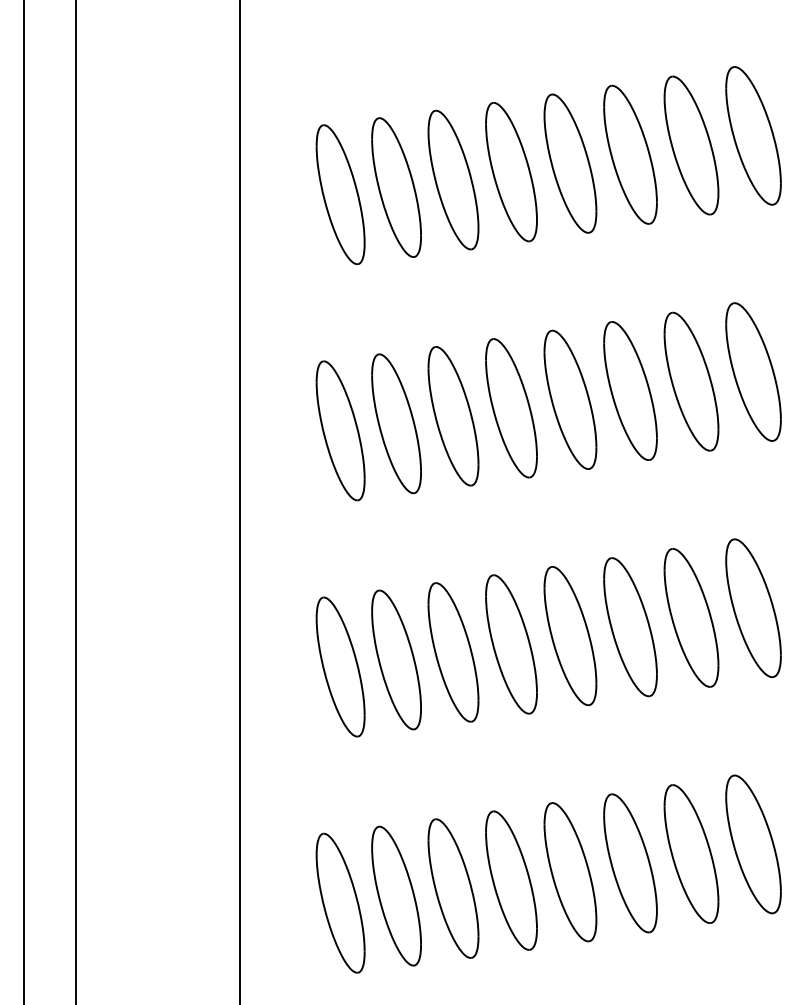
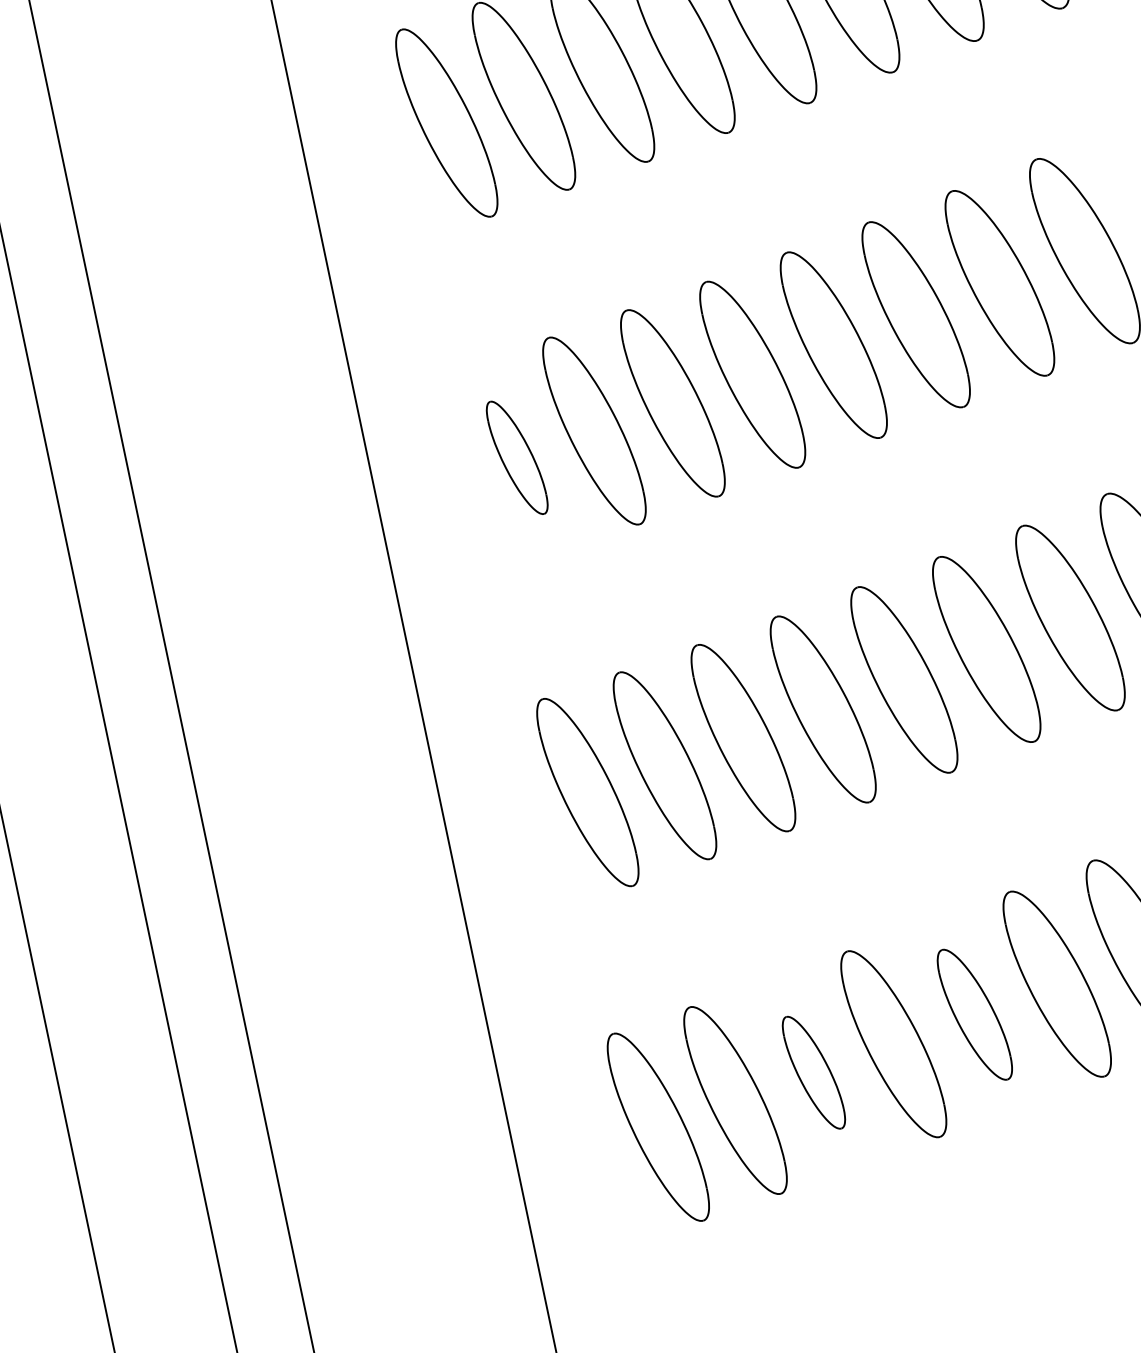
part: (340, 430) -> (516, 457), size x0.6
part: (570, 872) -> (974, 1015), size x0.7
part: (453, 888) -> (813, 1072), size x0.6

